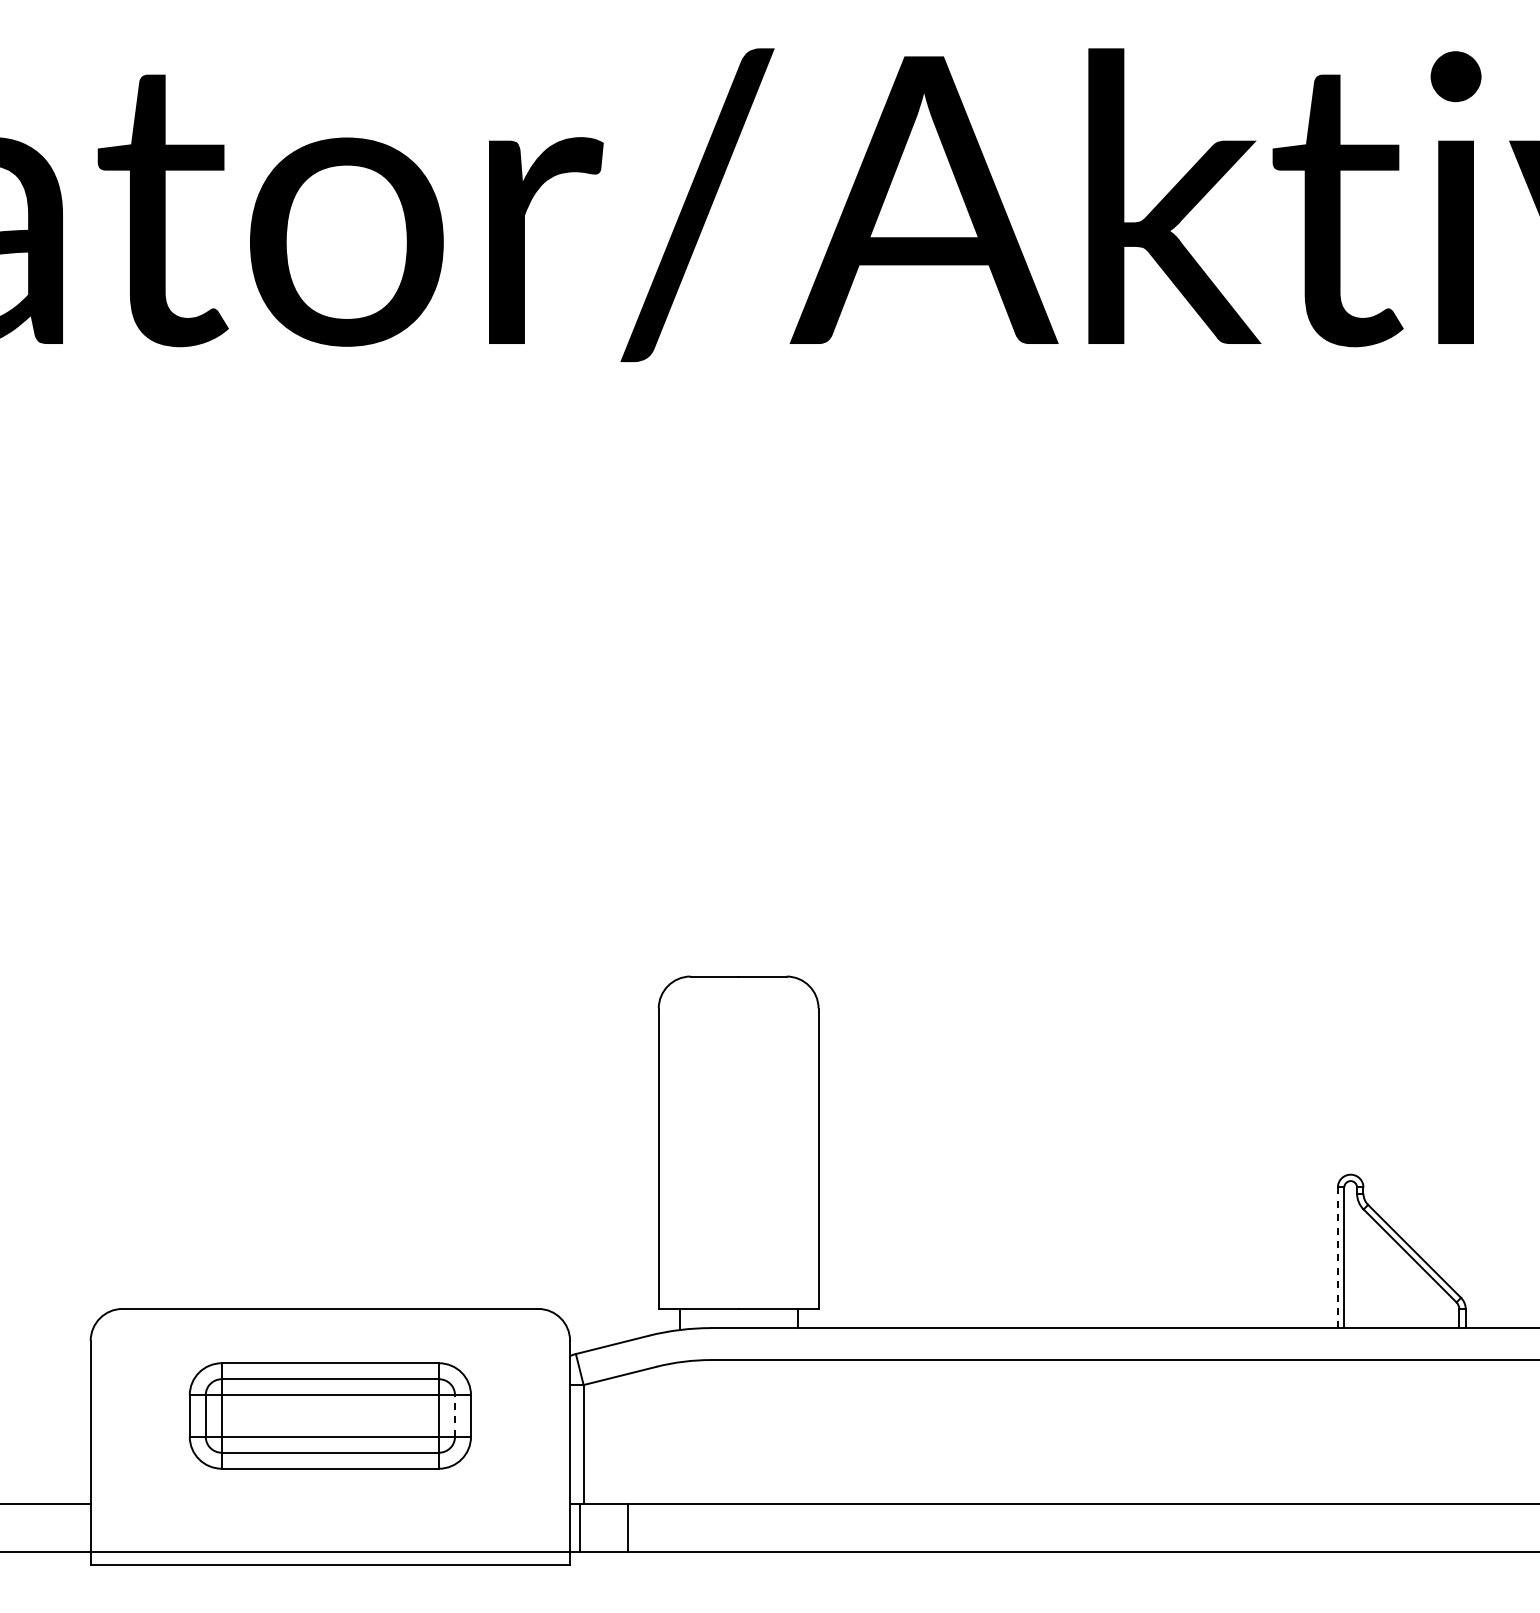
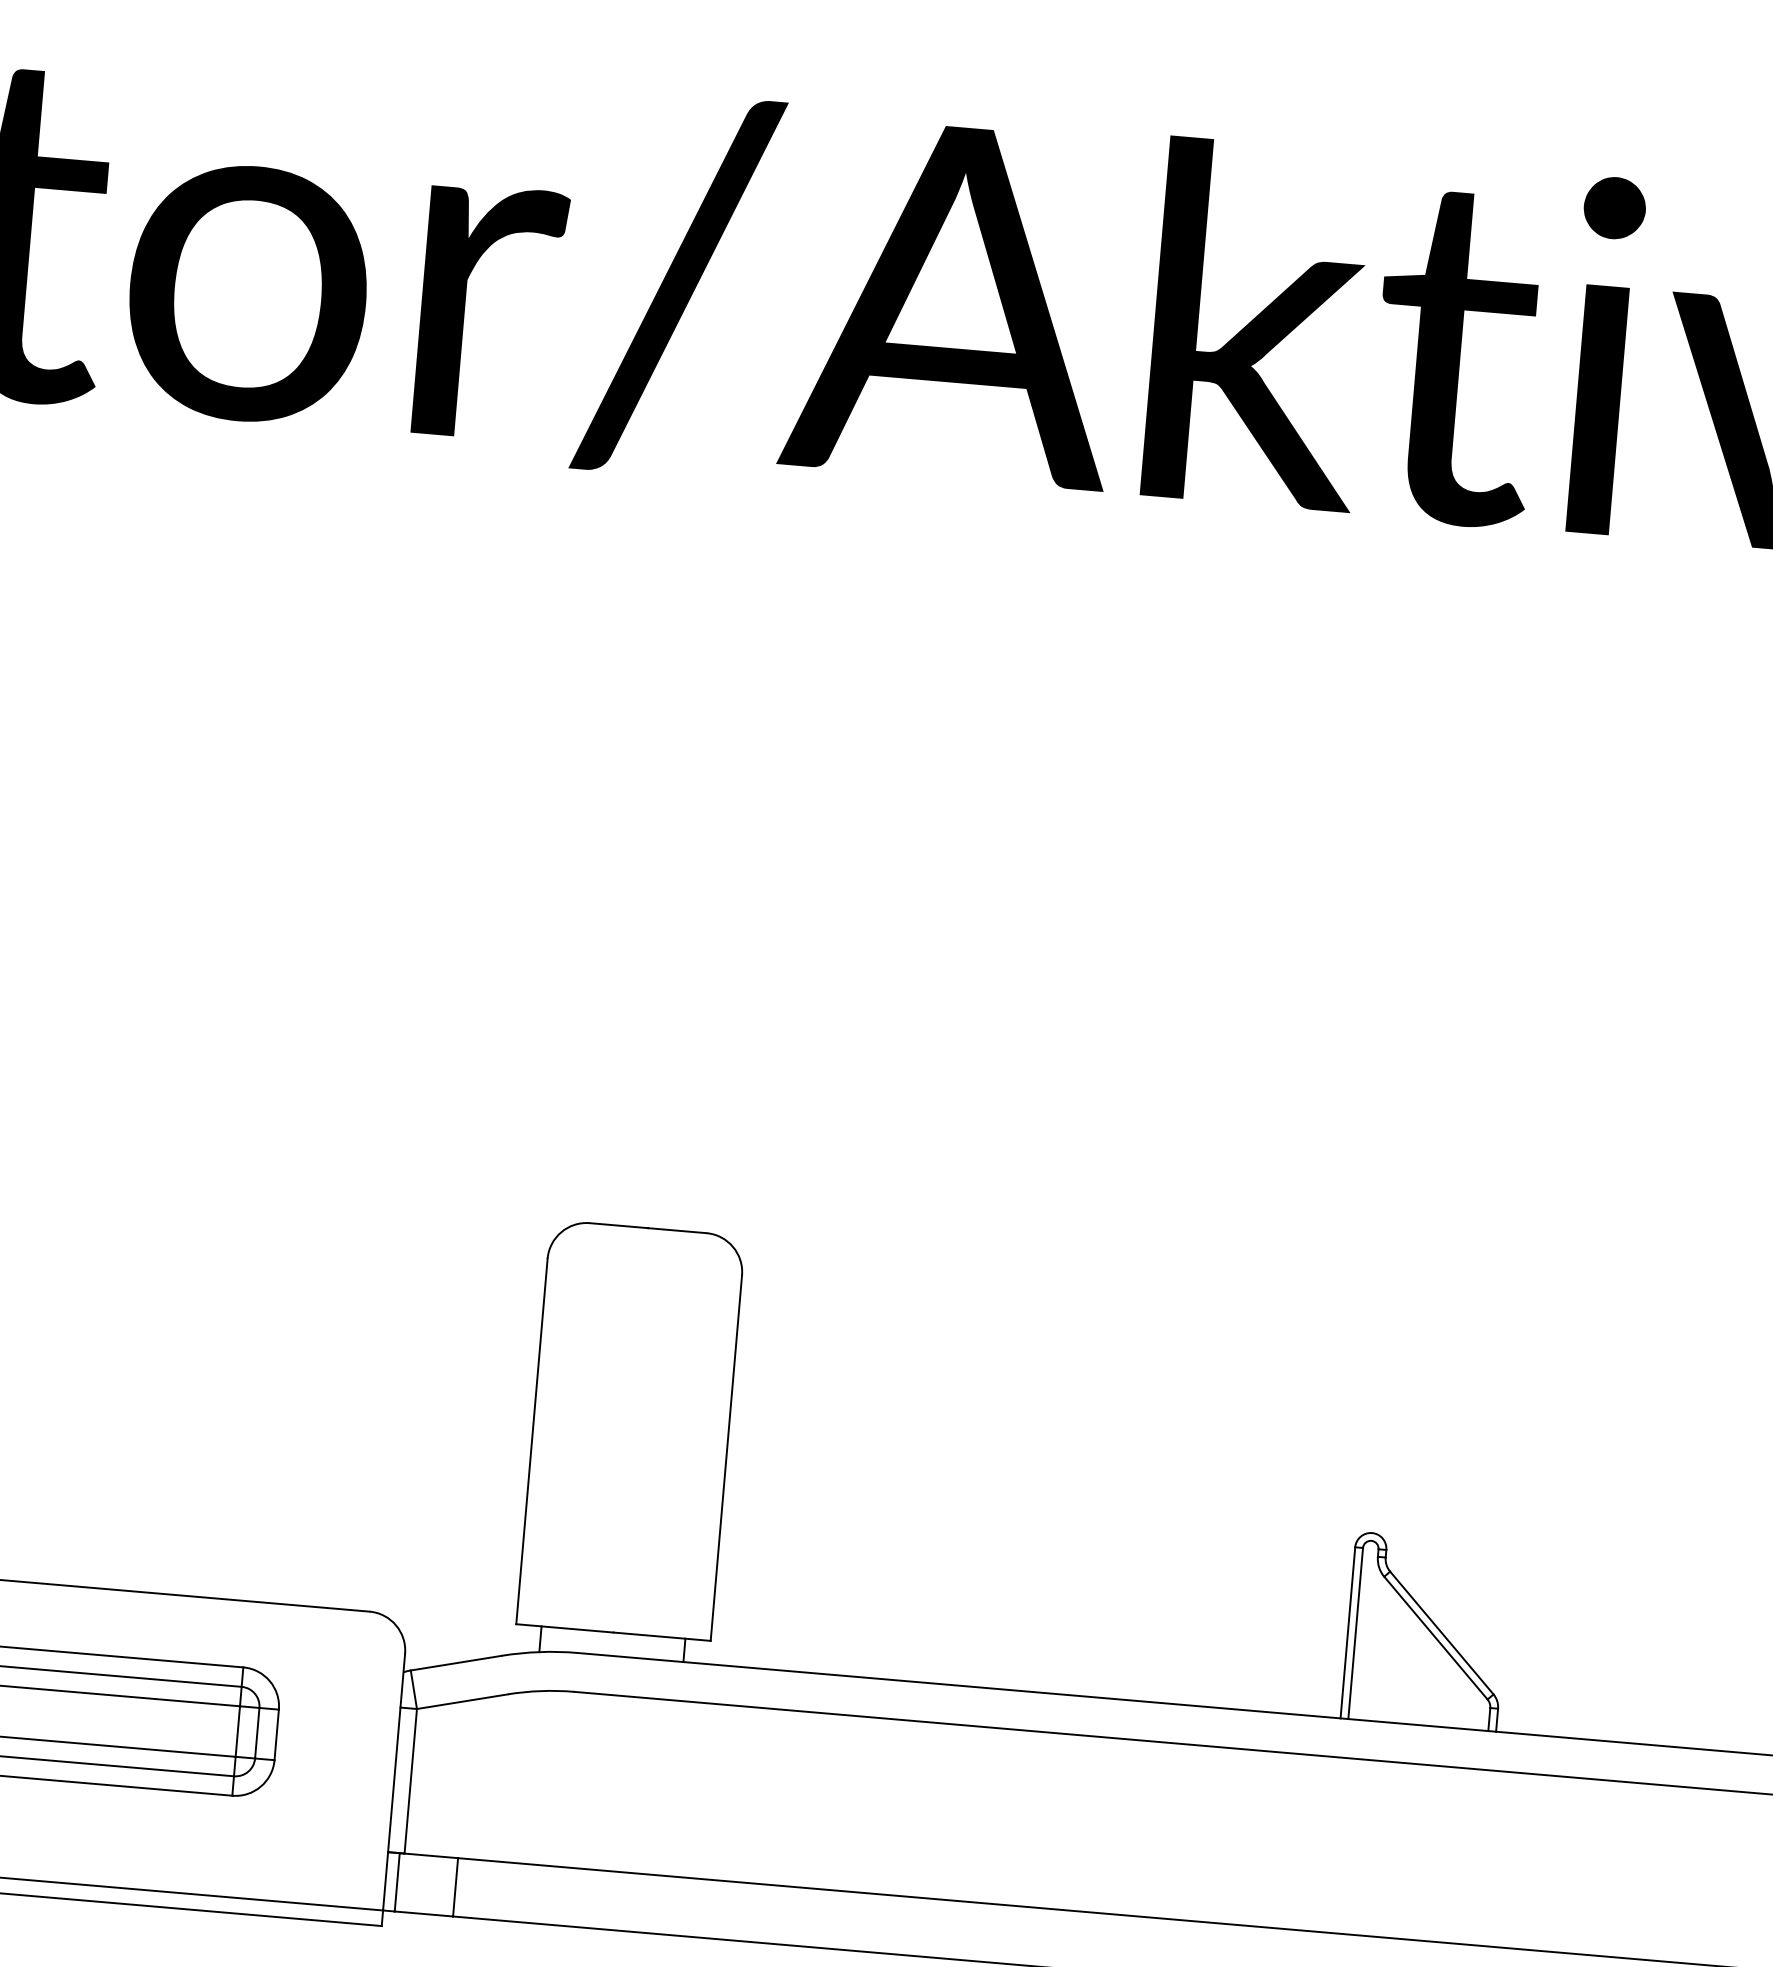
line: (1337, 1258) -> (1347, 1633), dashed -> solid
line: (455, 1415) -> (257, 1732), dashed -> solid

